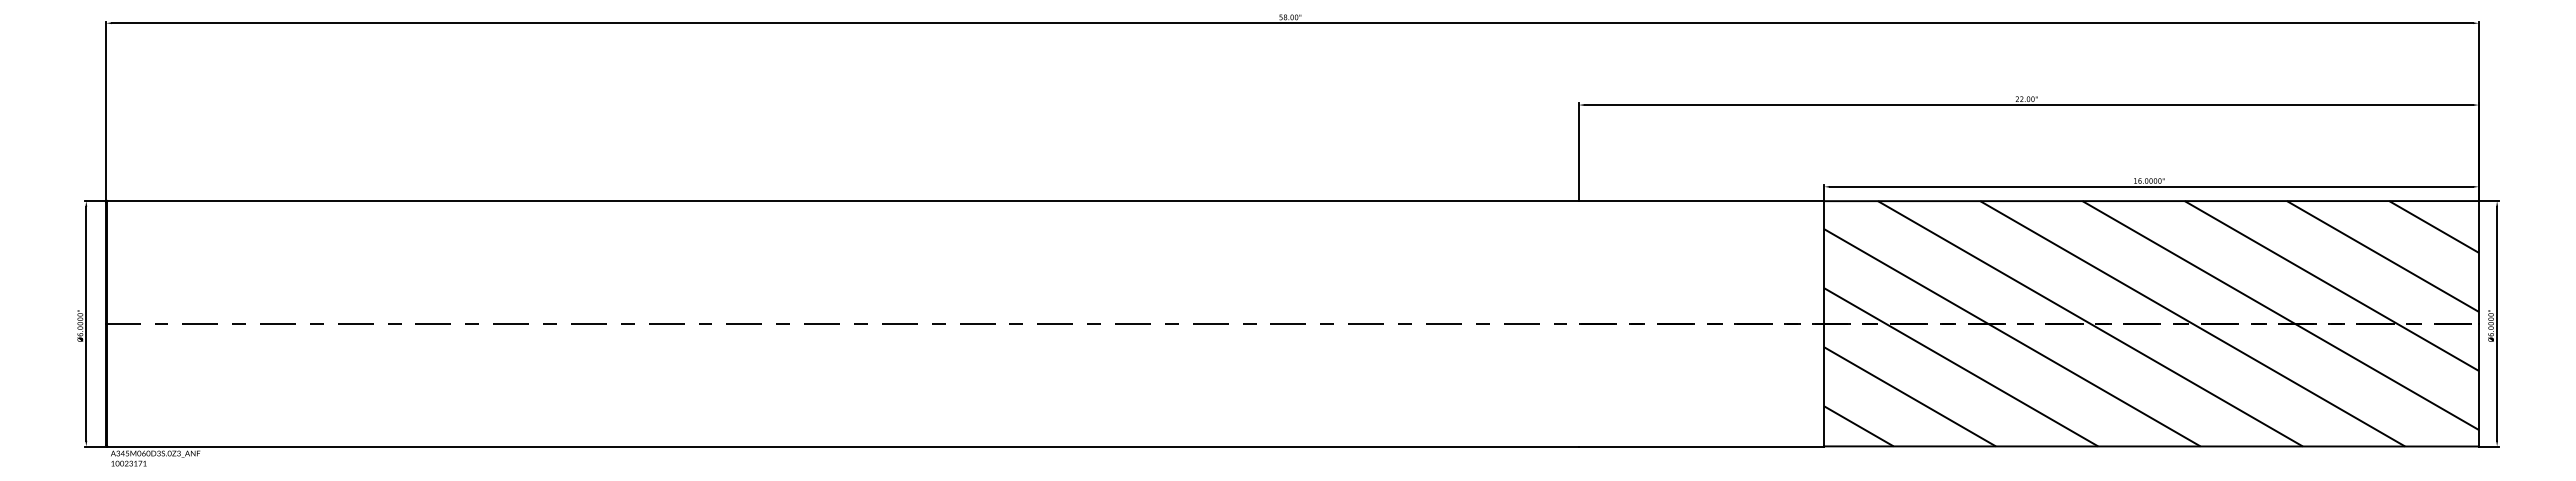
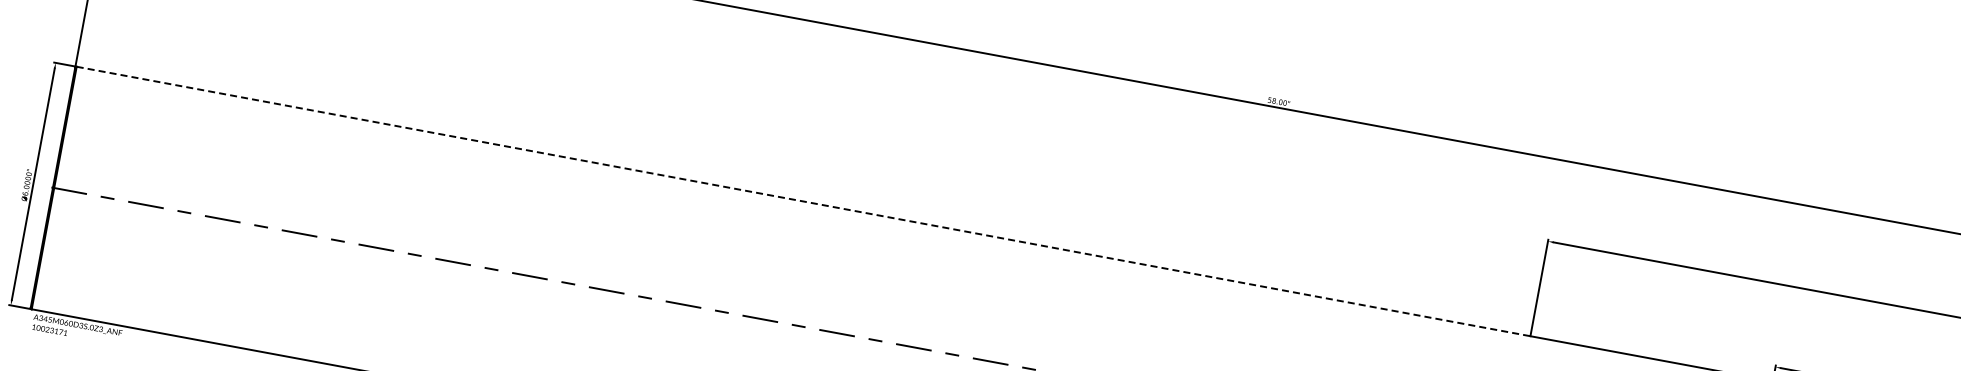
line: (843, 201) -> (803, 201), solid -> dashed

